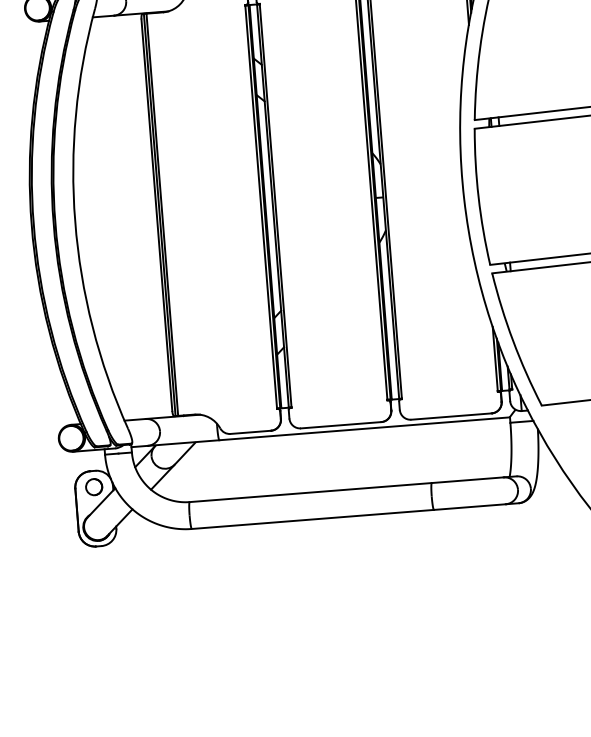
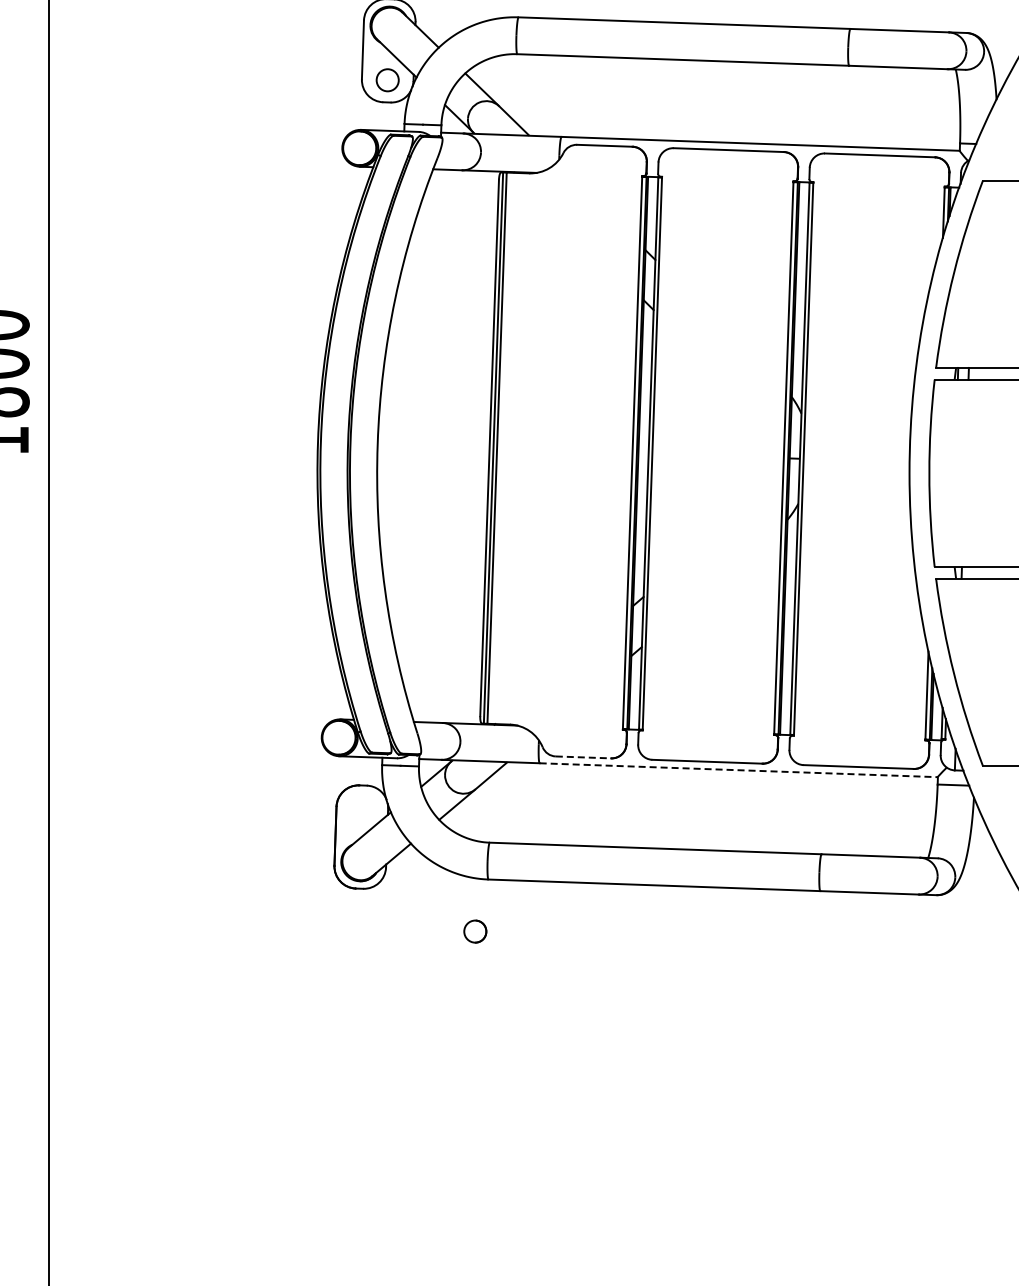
line: (365, 428) -> (739, 770), solid -> dashed
line: (250, 432) -> (583, 757), solid -> dashed
circle: (94, 487) -> (475, 931), moved

